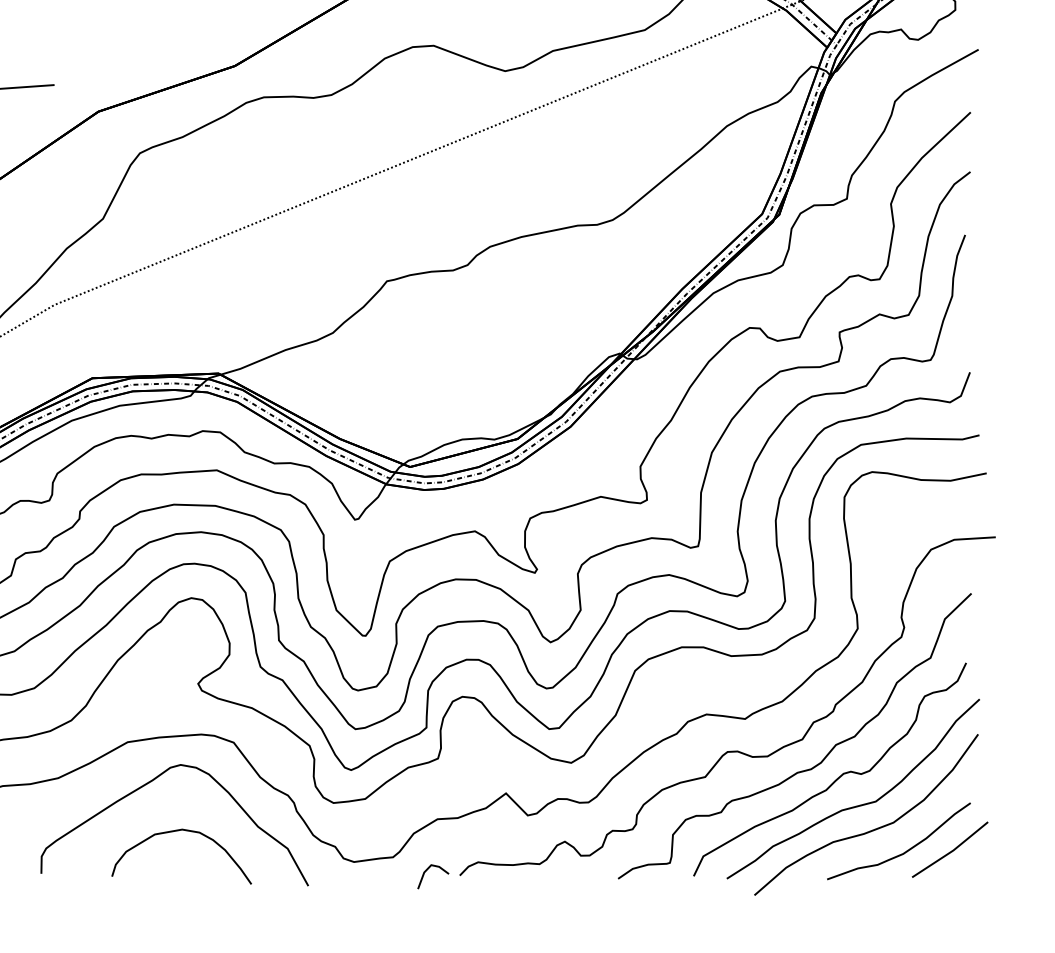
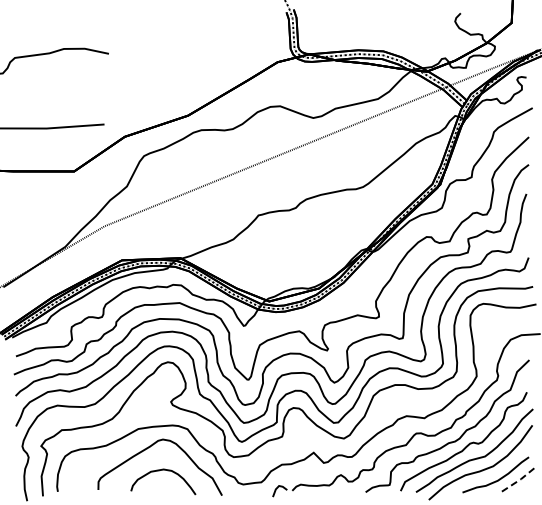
line: (954, 851) -> (521, 479), solid -> dashed

